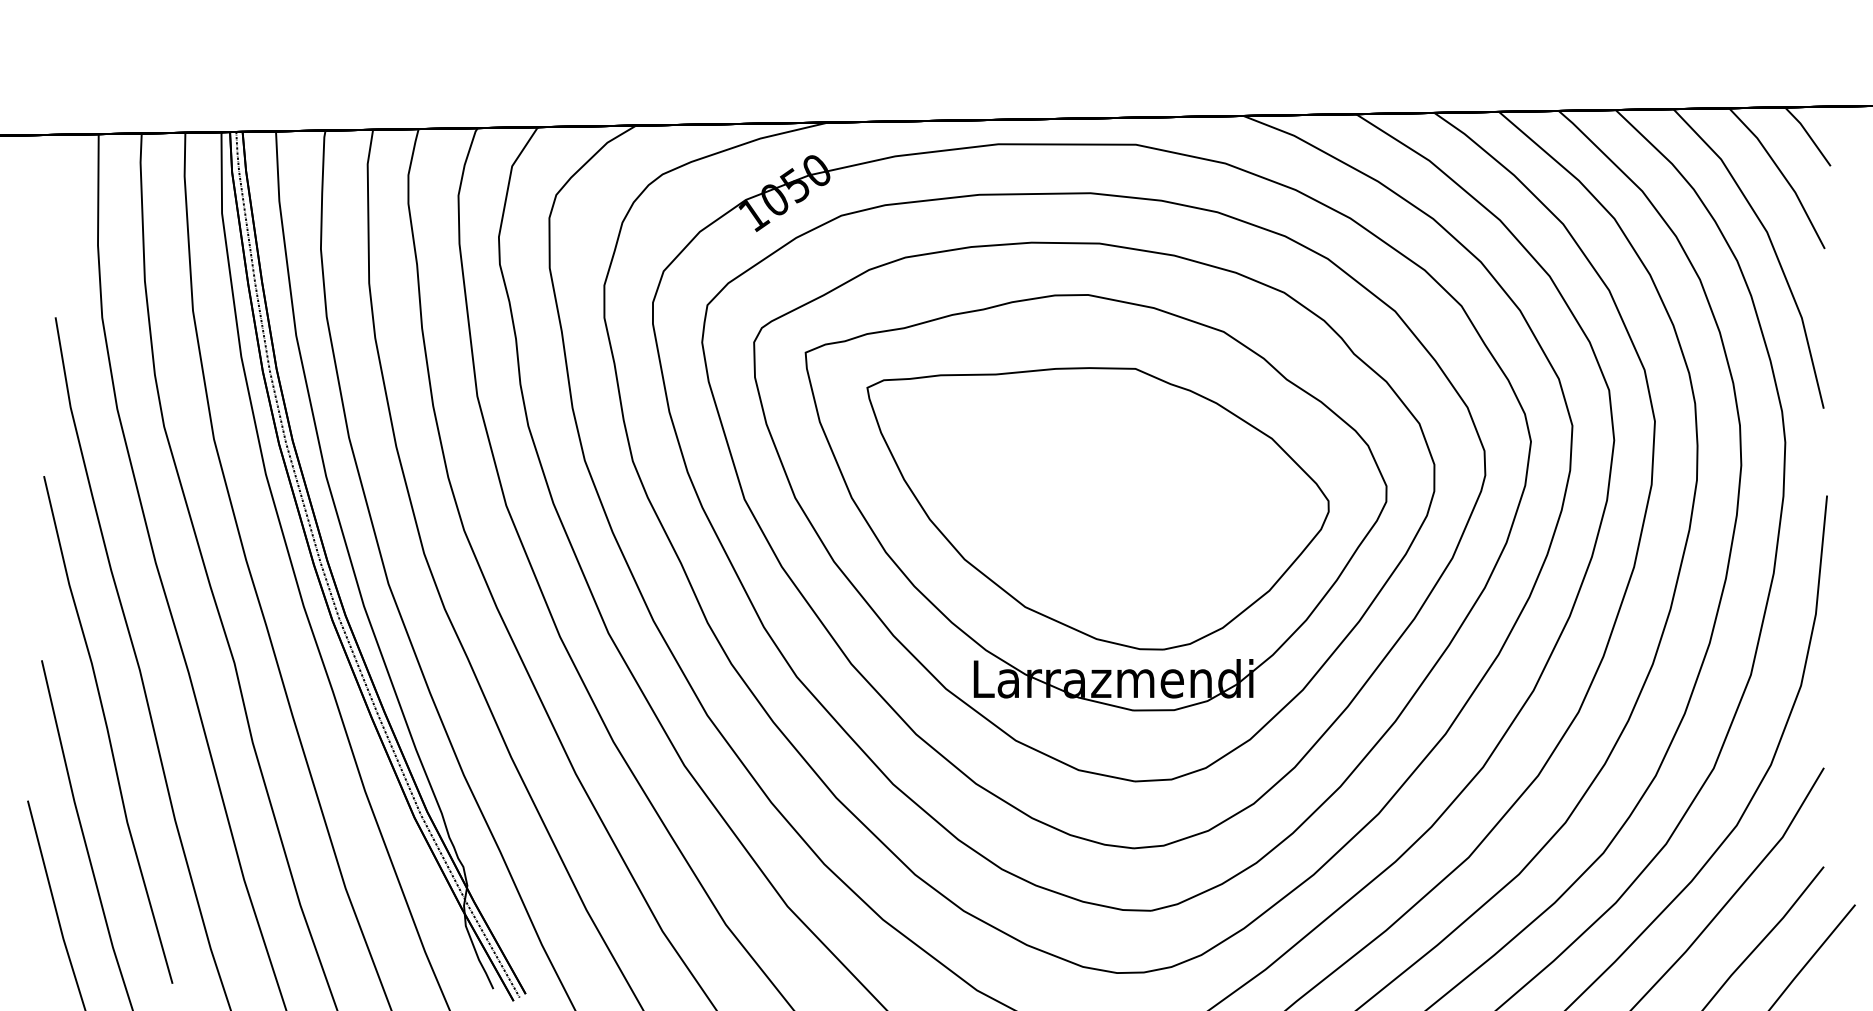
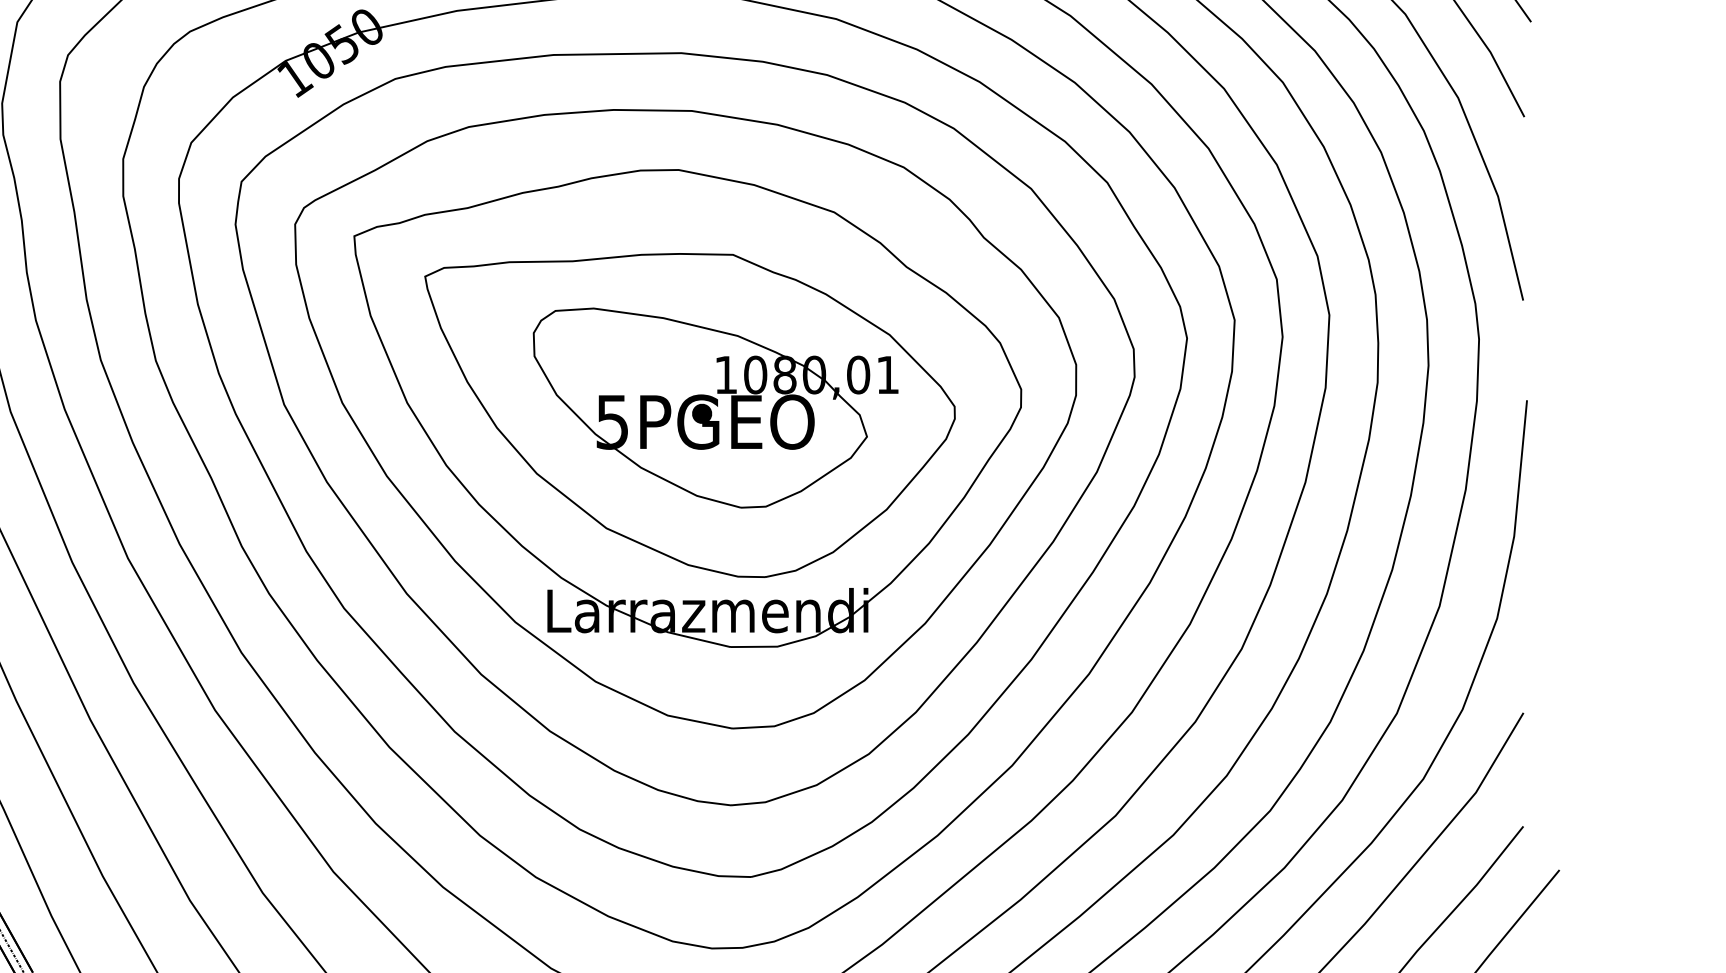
part: (1120, 501) -> (715, 407), added

